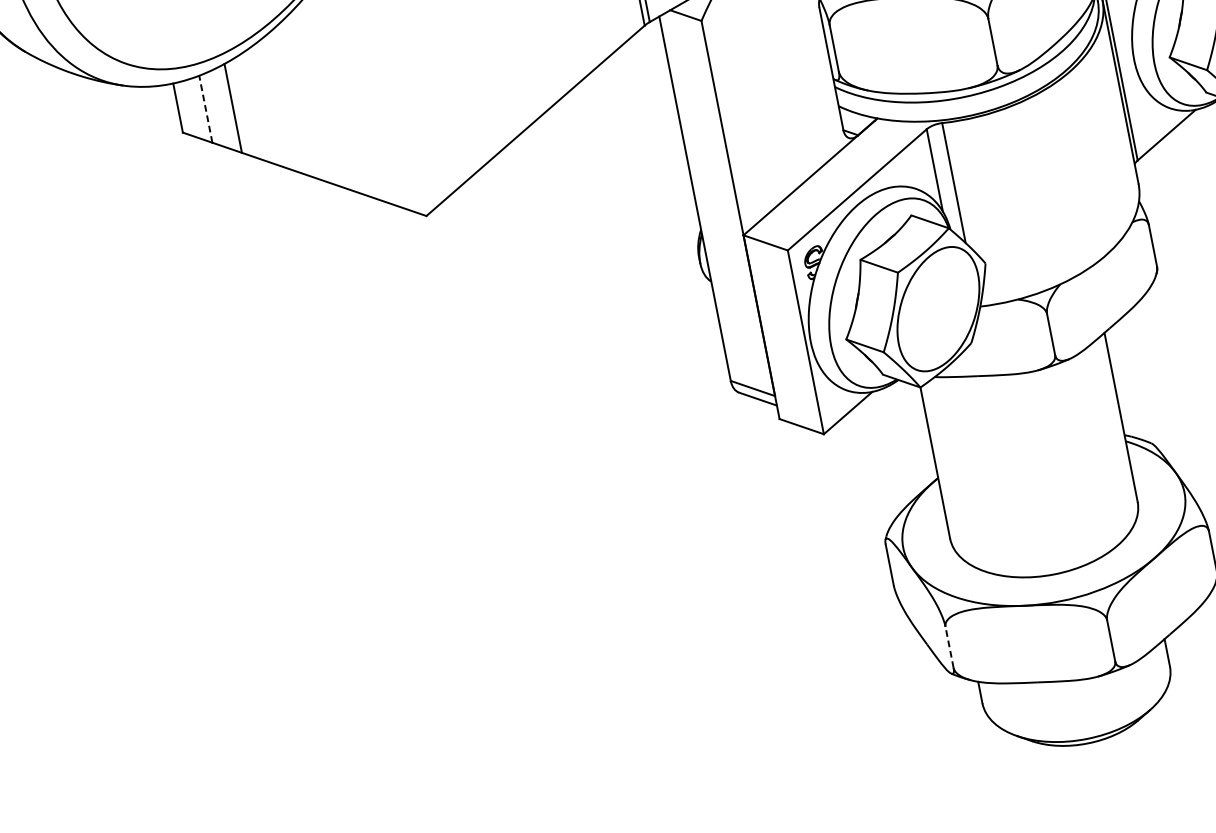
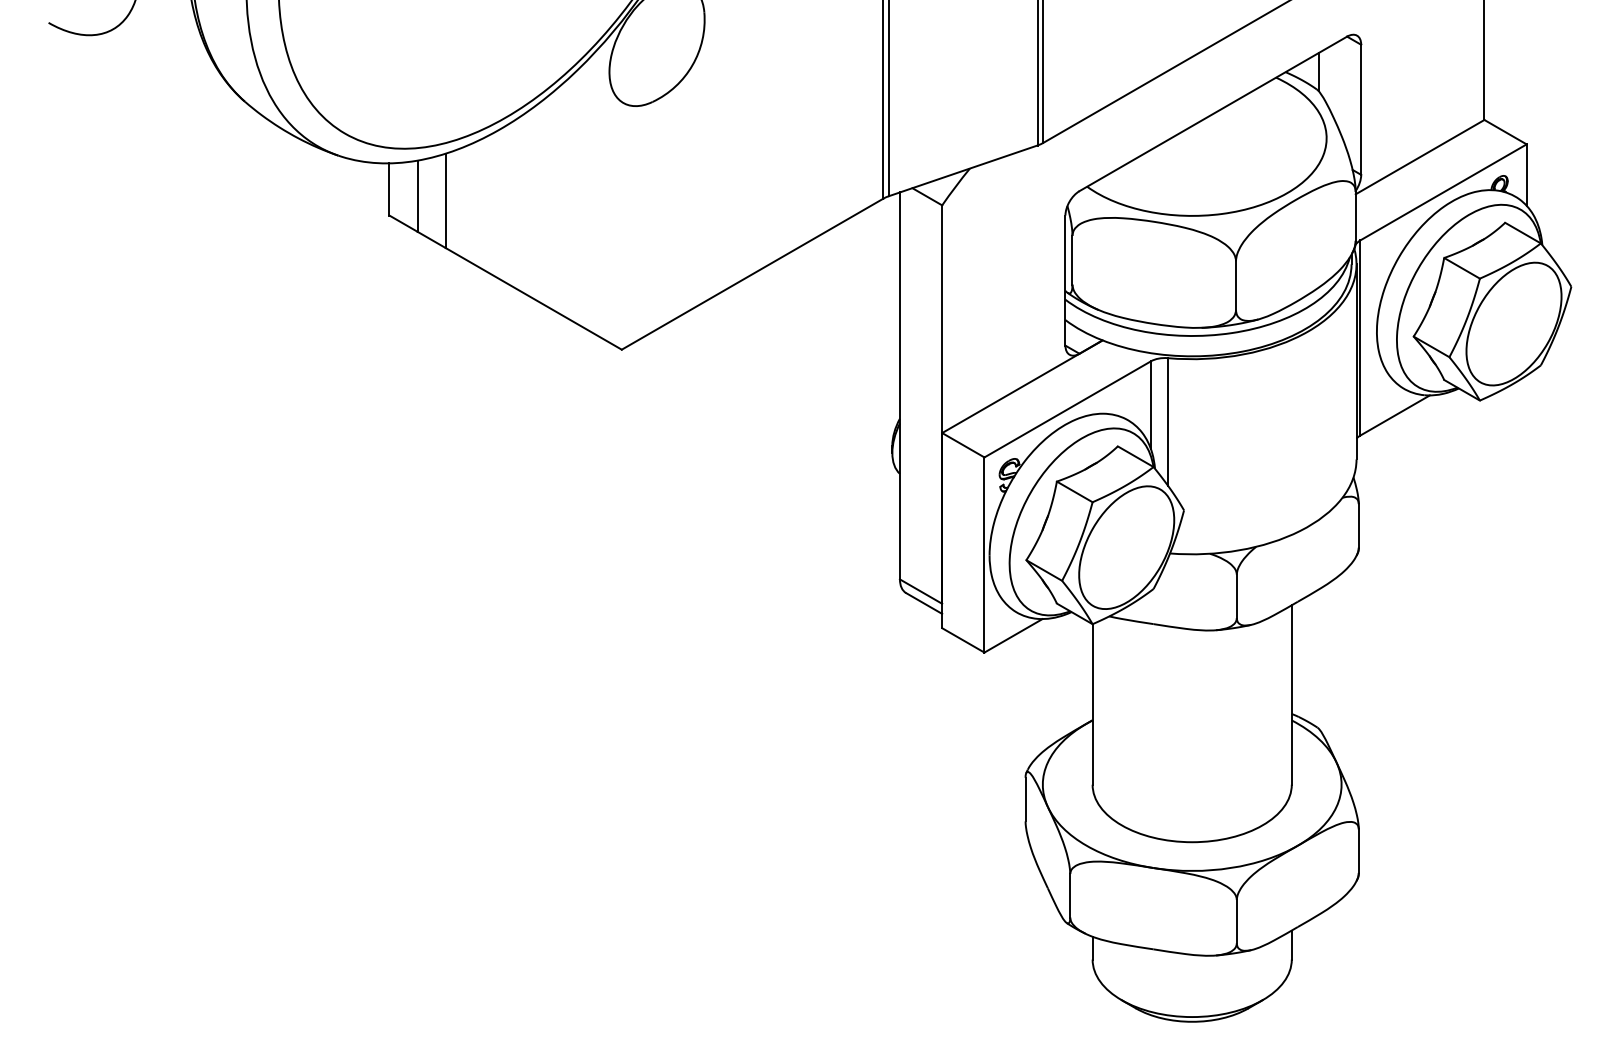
line: (205, 109) -> (417, 196), dashed -> solid
line: (949, 647) -> (1070, 895), dashed -> solid

